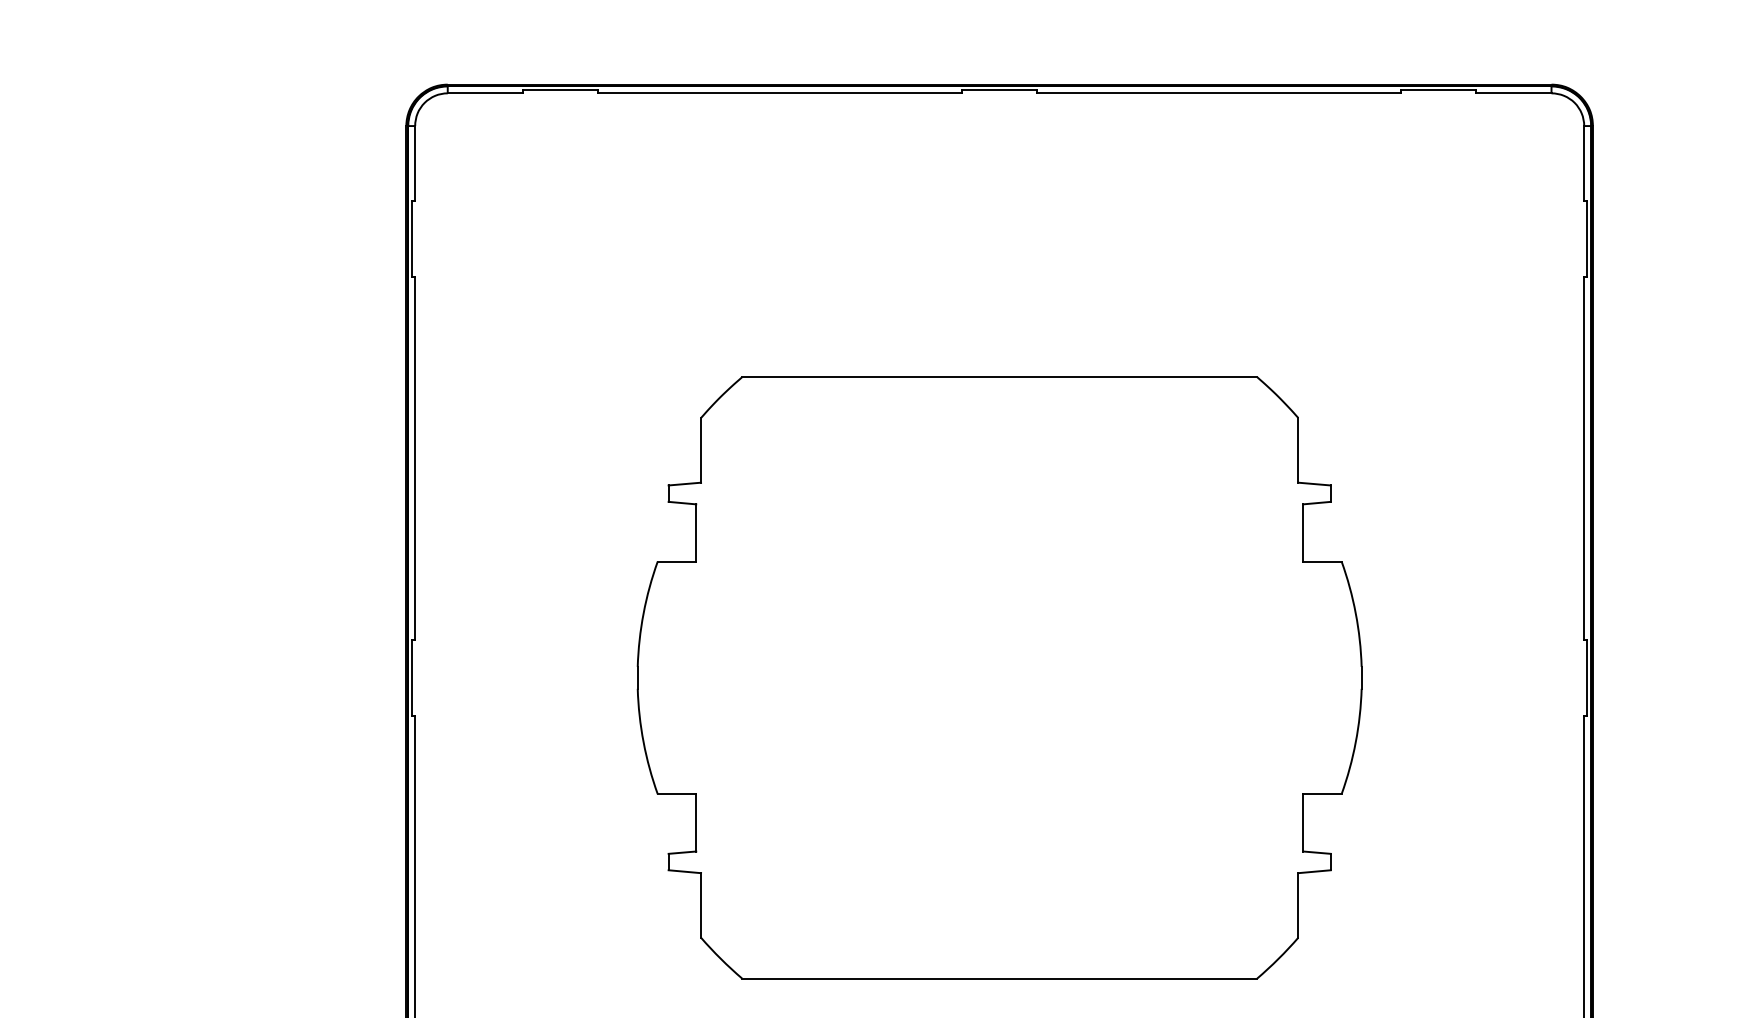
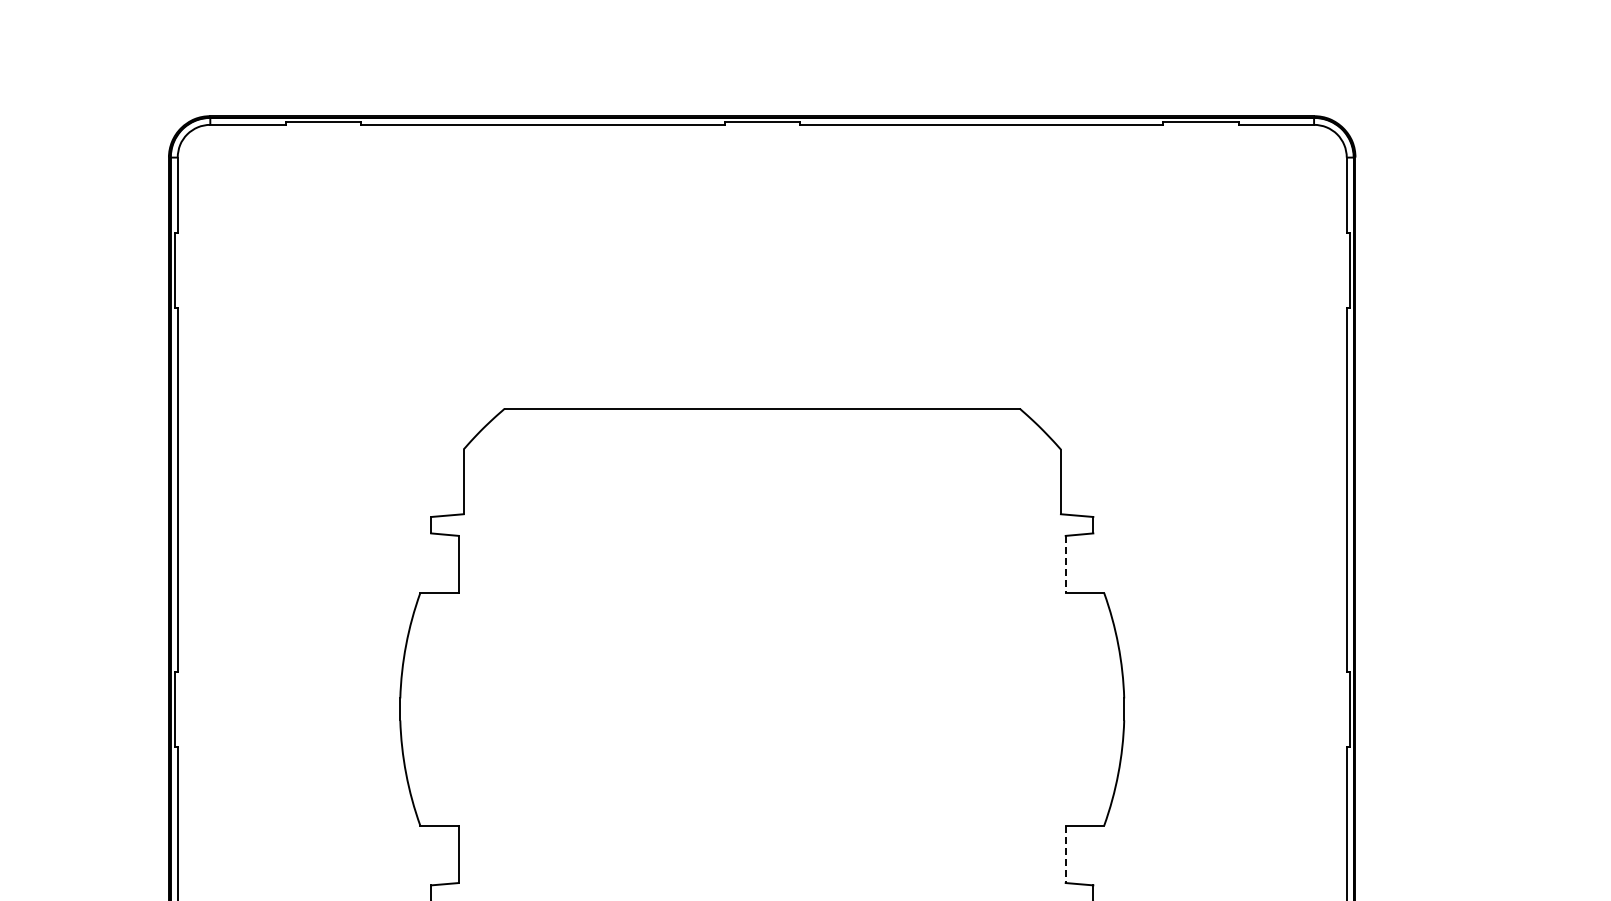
line: (1303, 533) -> (1066, 565), solid -> dashed
line: (1303, 822) -> (1066, 854), solid -> dashed

